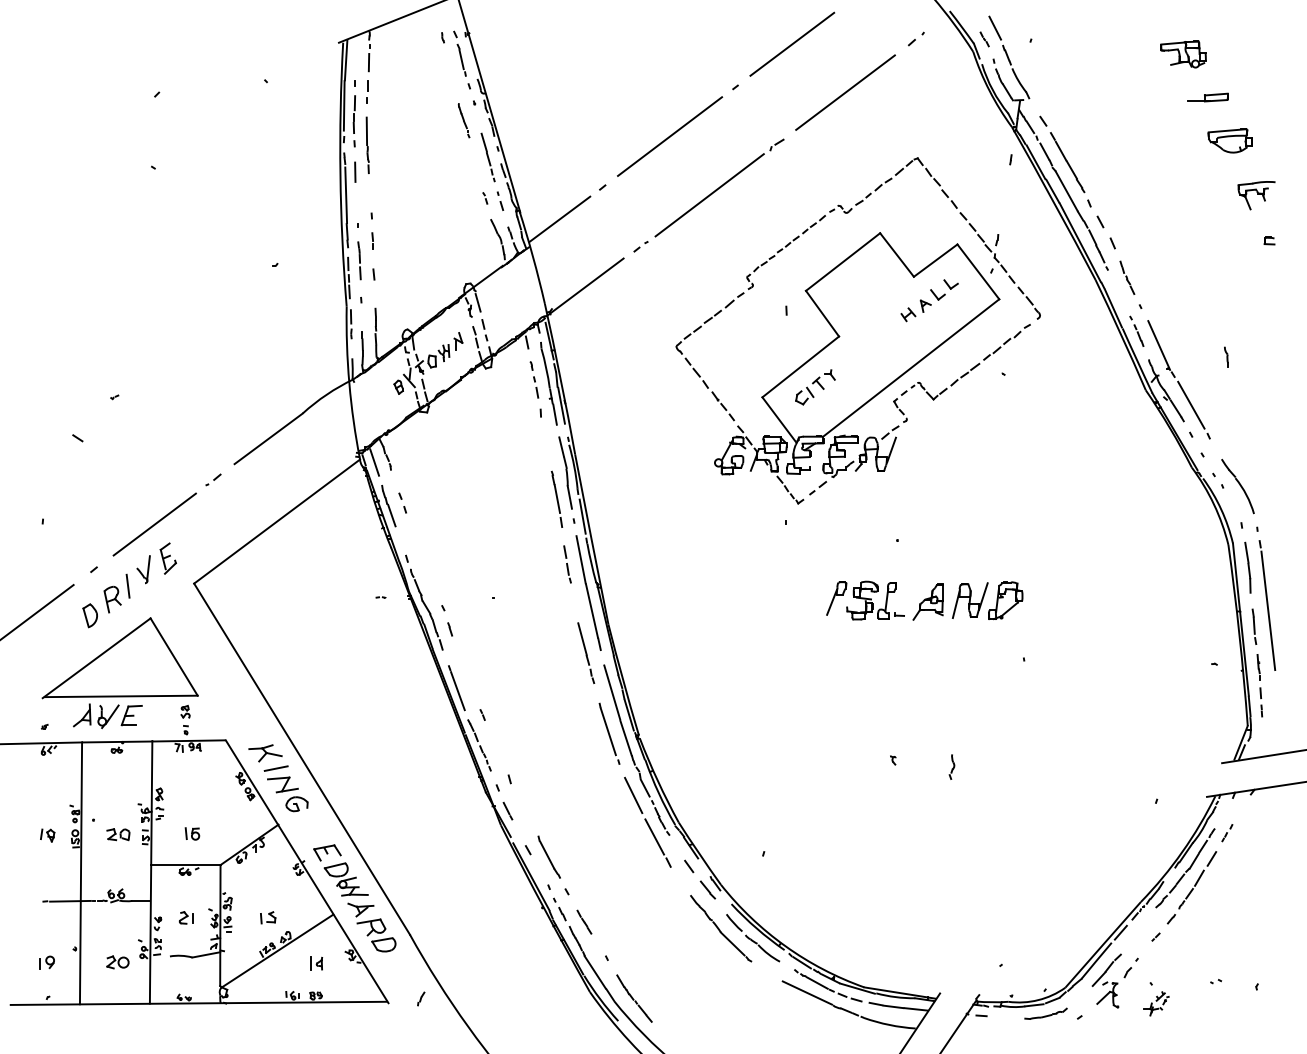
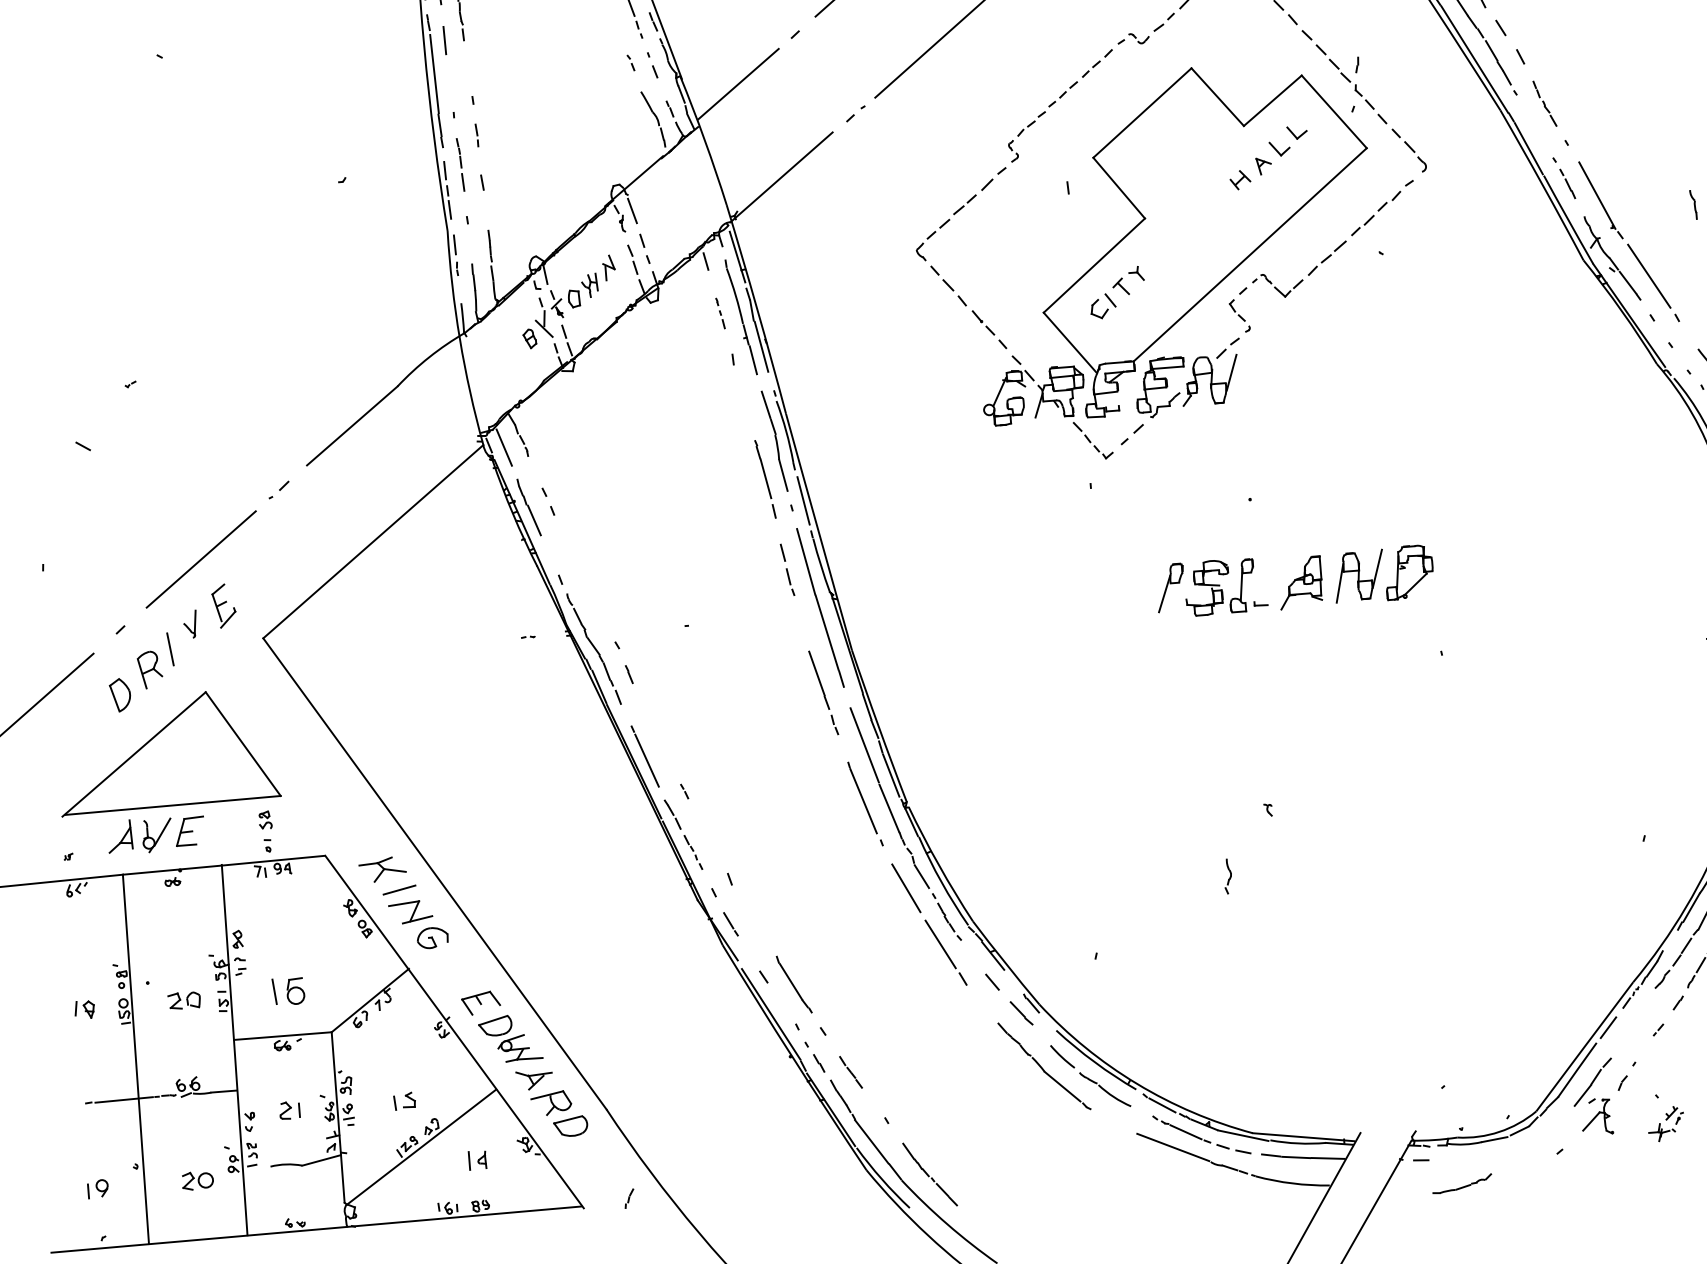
part: (534, 379) -> (720, 312), size x0.6
part: (143, 569) -> (190, 624), size x0.7
part: (951, 766) -> (1227, 875), moved
part: (192, 833) -> (288, 990), size x1.6
part: (1045, 1013) -> (1461, 1183), moved

